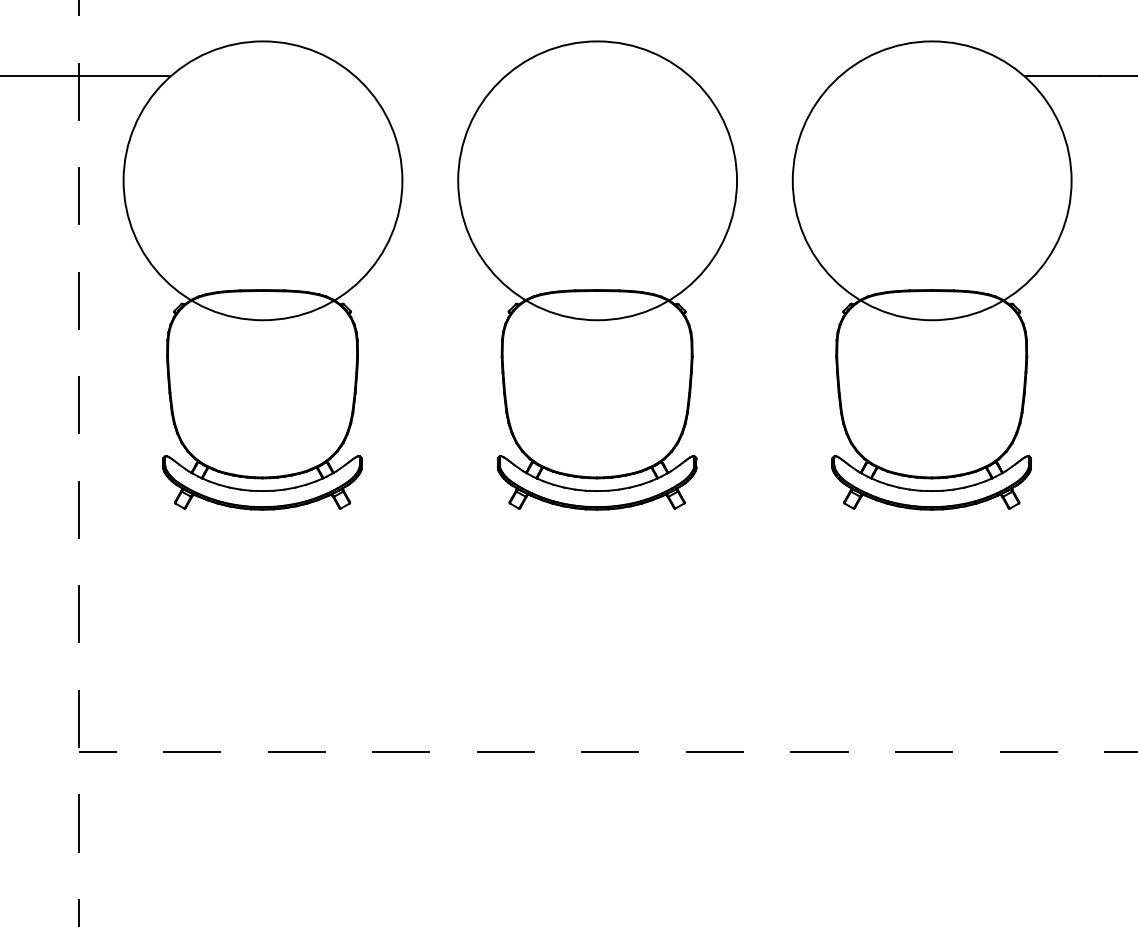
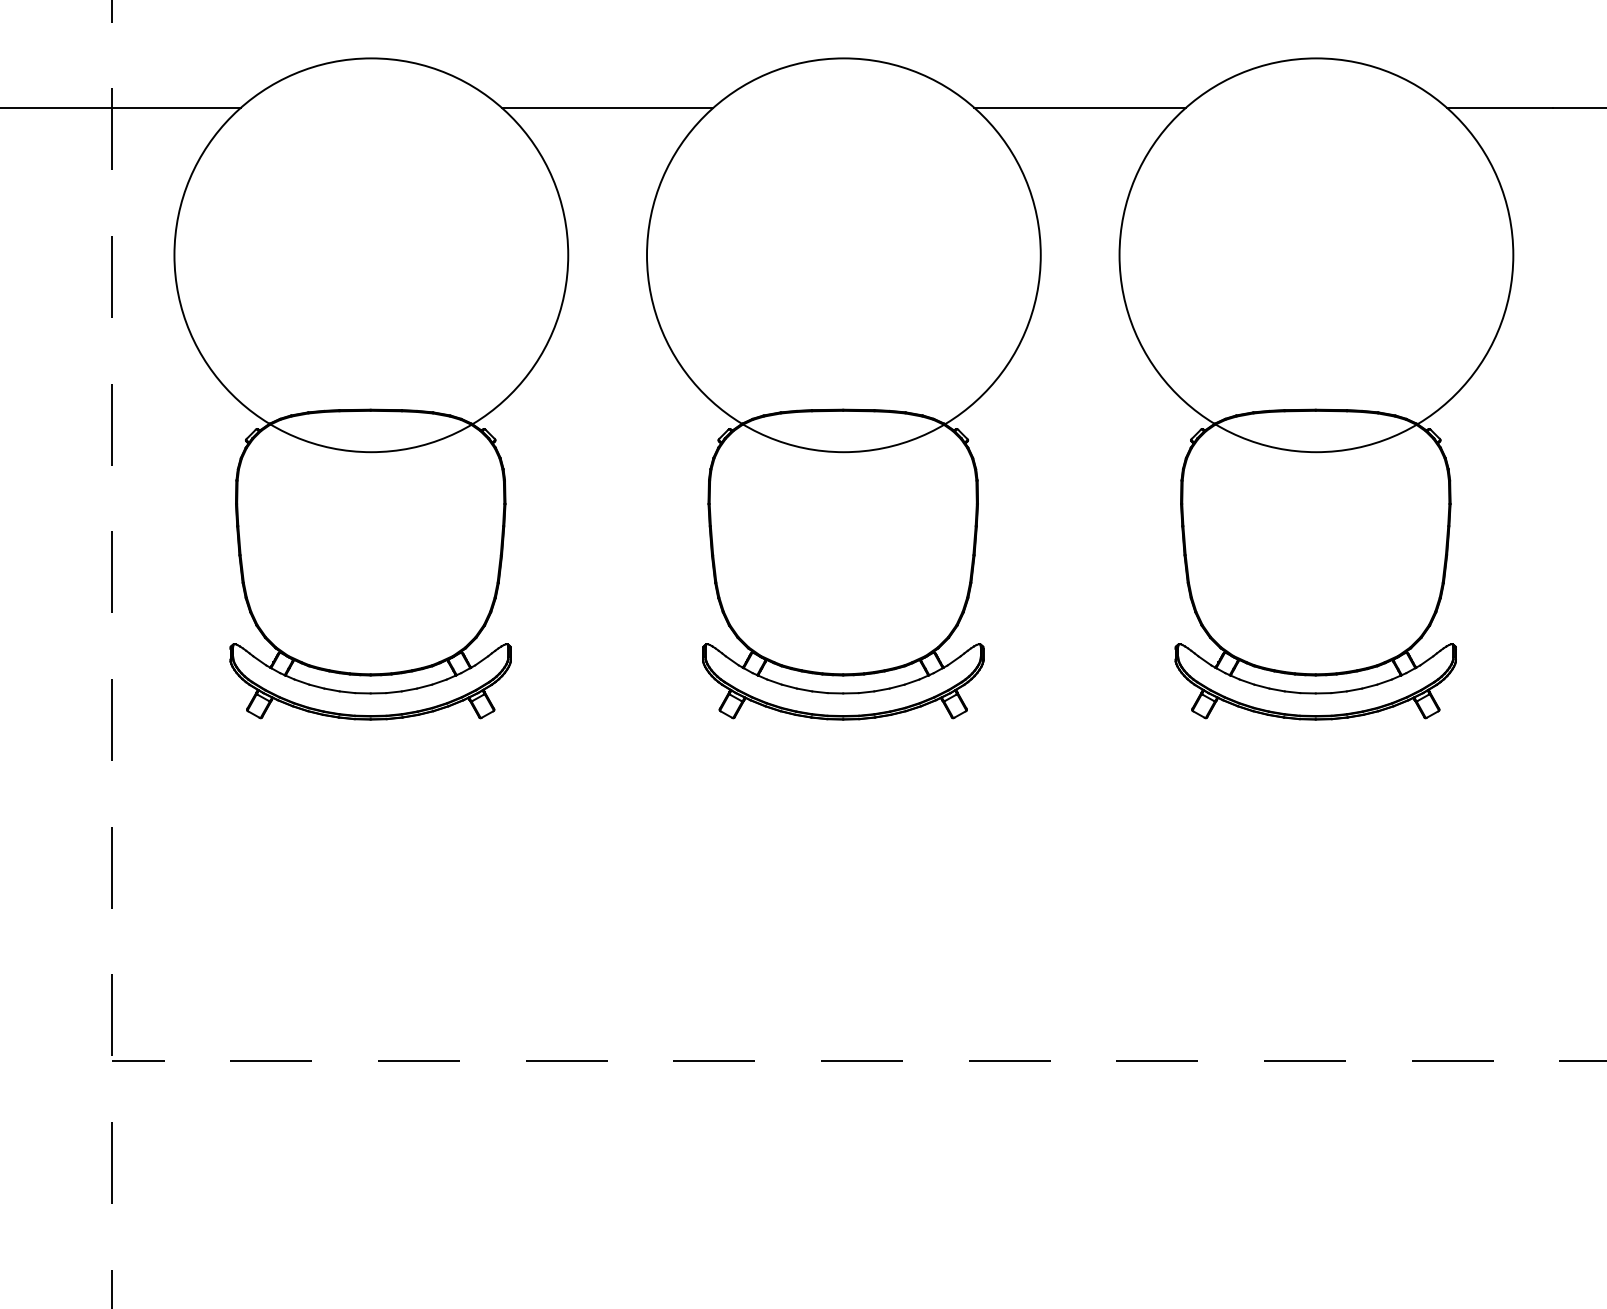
line: (430, 76) -> (607, 107), added
line: (764, 76) -> (1079, 107), added

